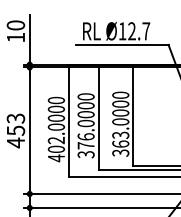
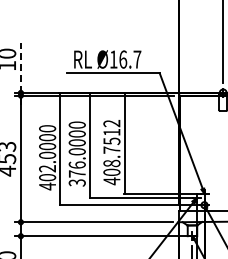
text: (132, 31) -> (123, 59), Ø12.7 -> Ø16.7
line: (29, 40) -> (20, 68), solid -> dashed
text: (120, 124) -> (111, 152), 363.0000 -> 408.7512

